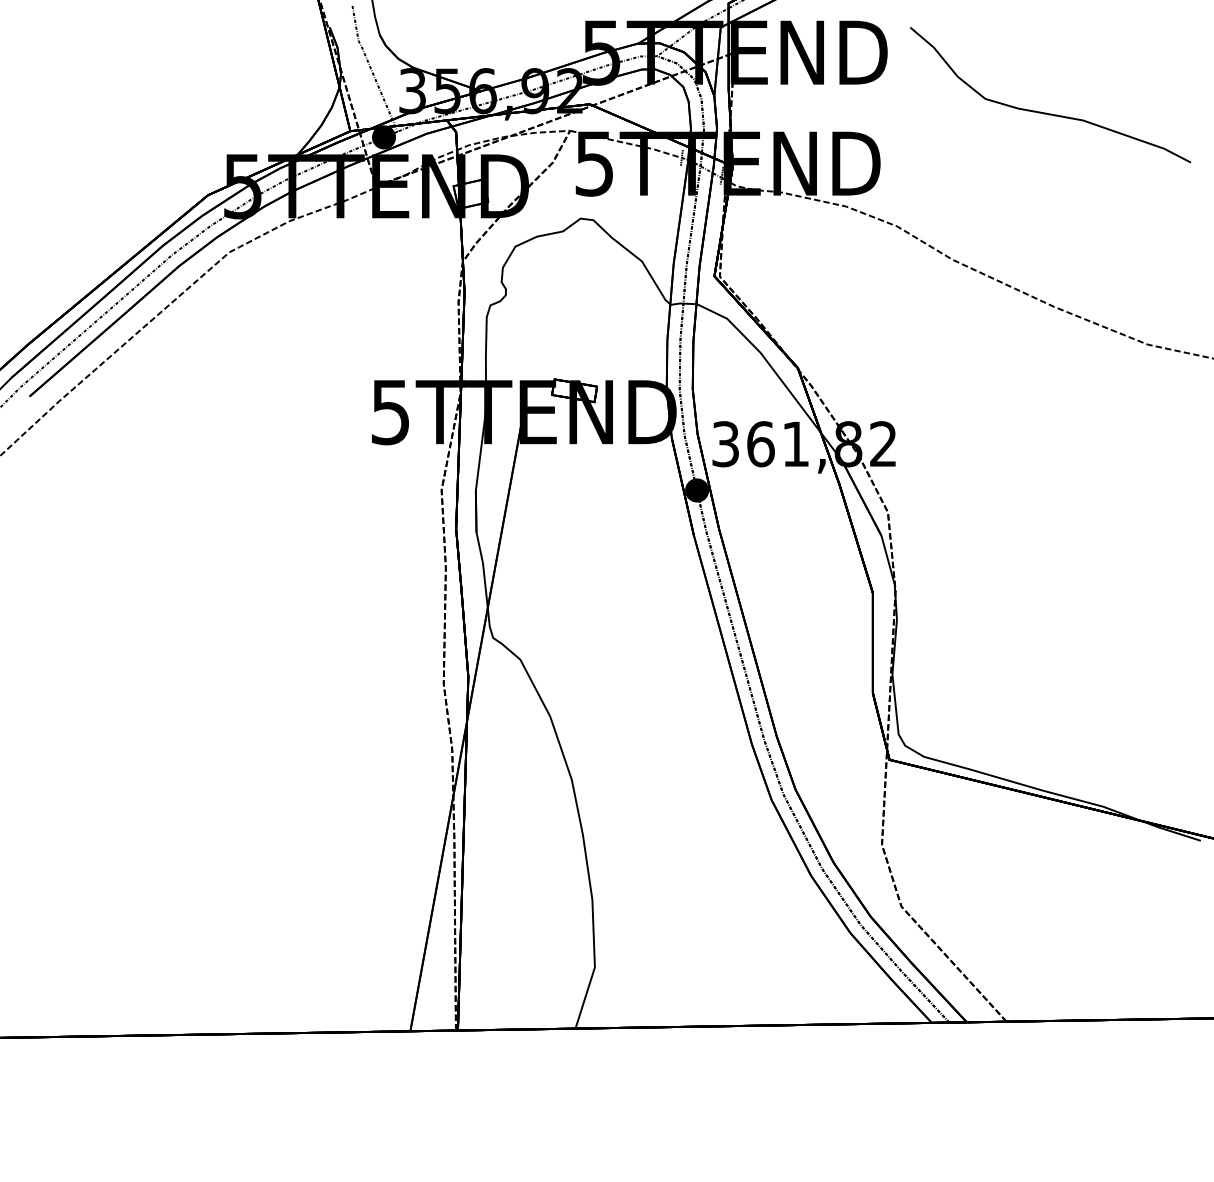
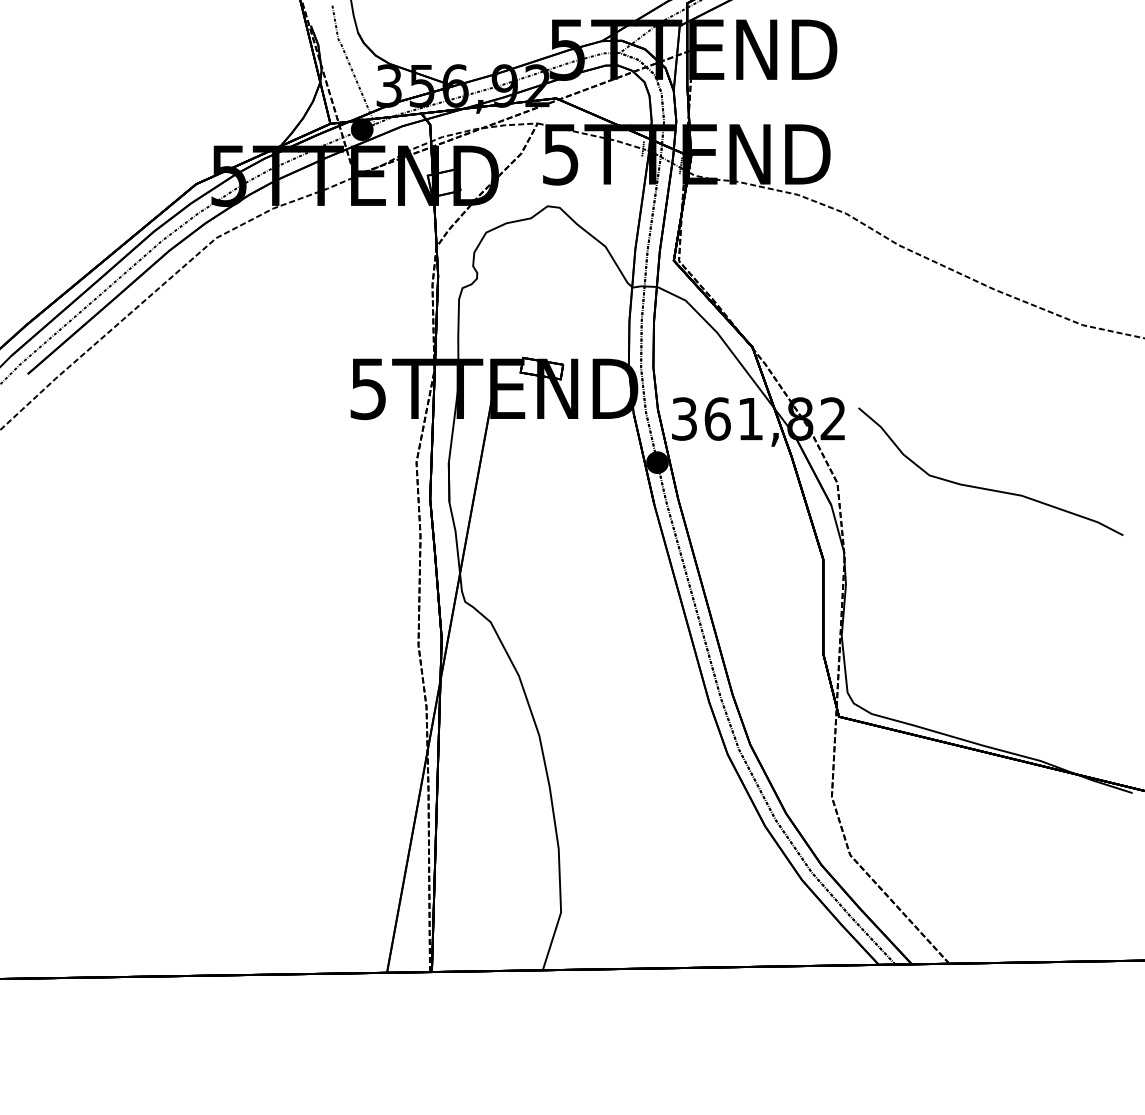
curve: (1049, 112) -> (989, 488), moved

